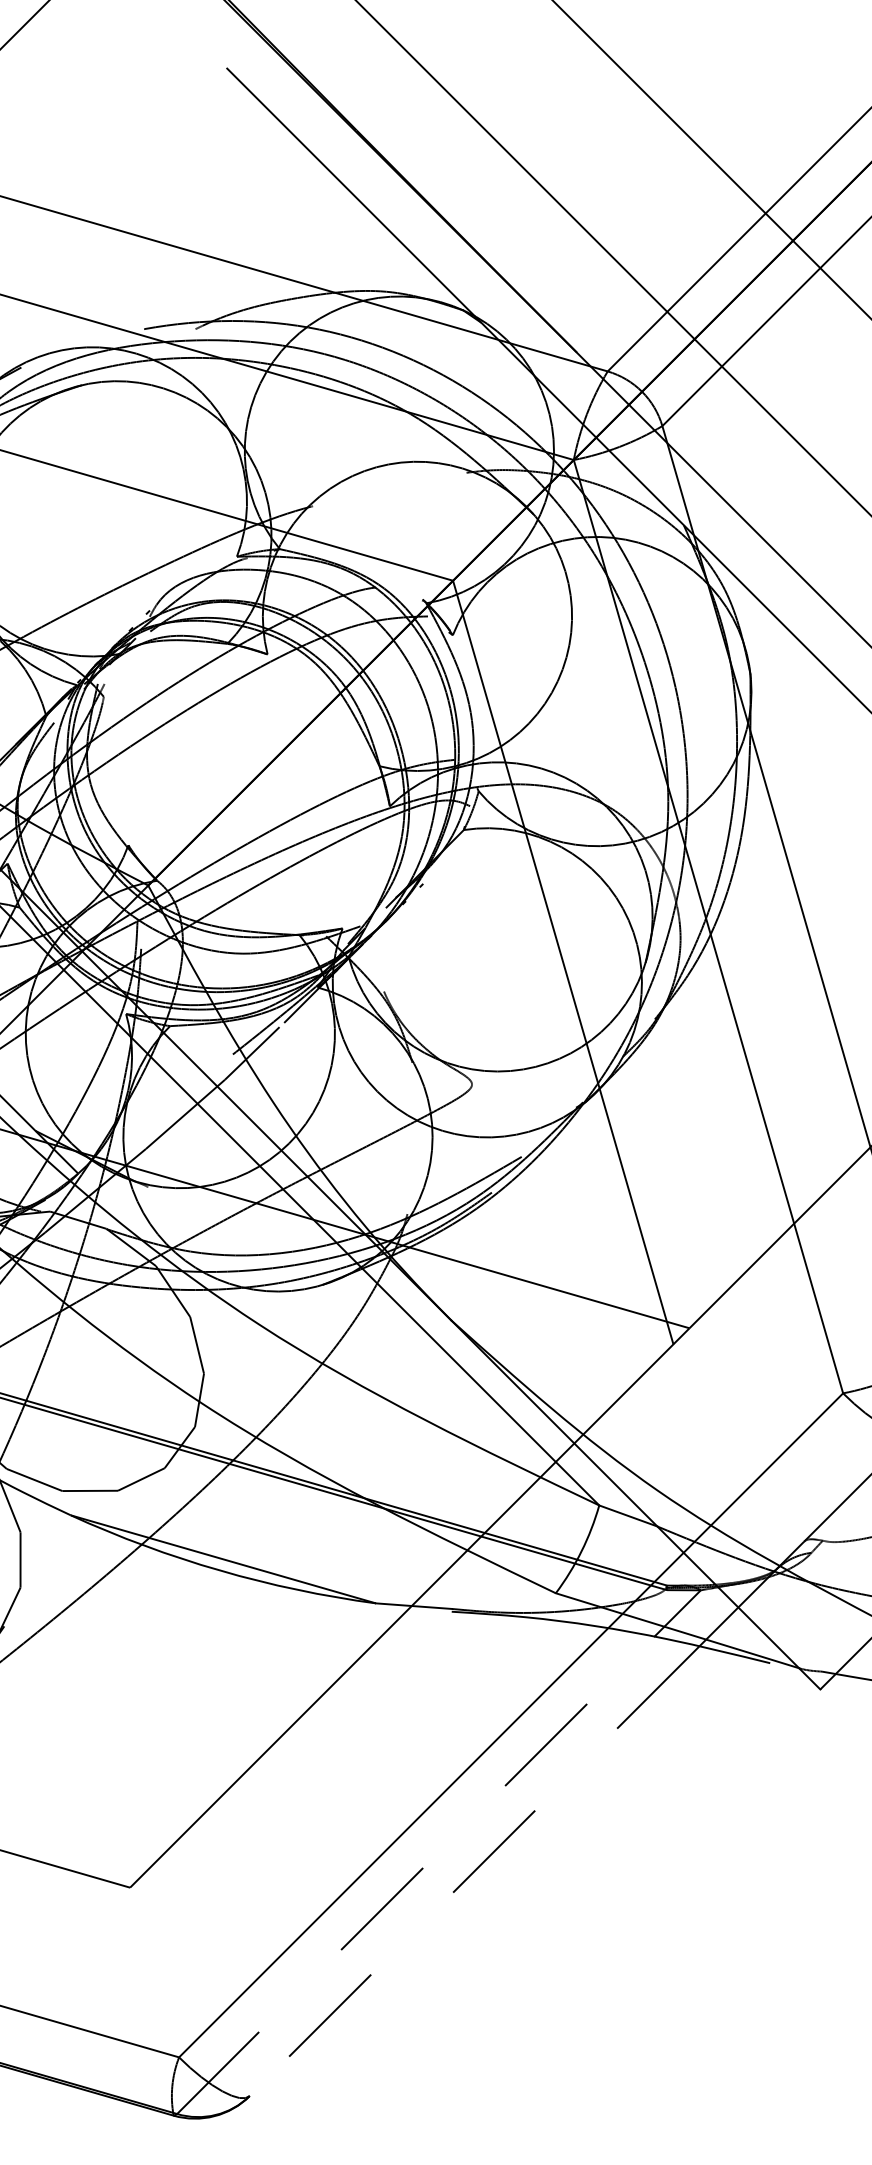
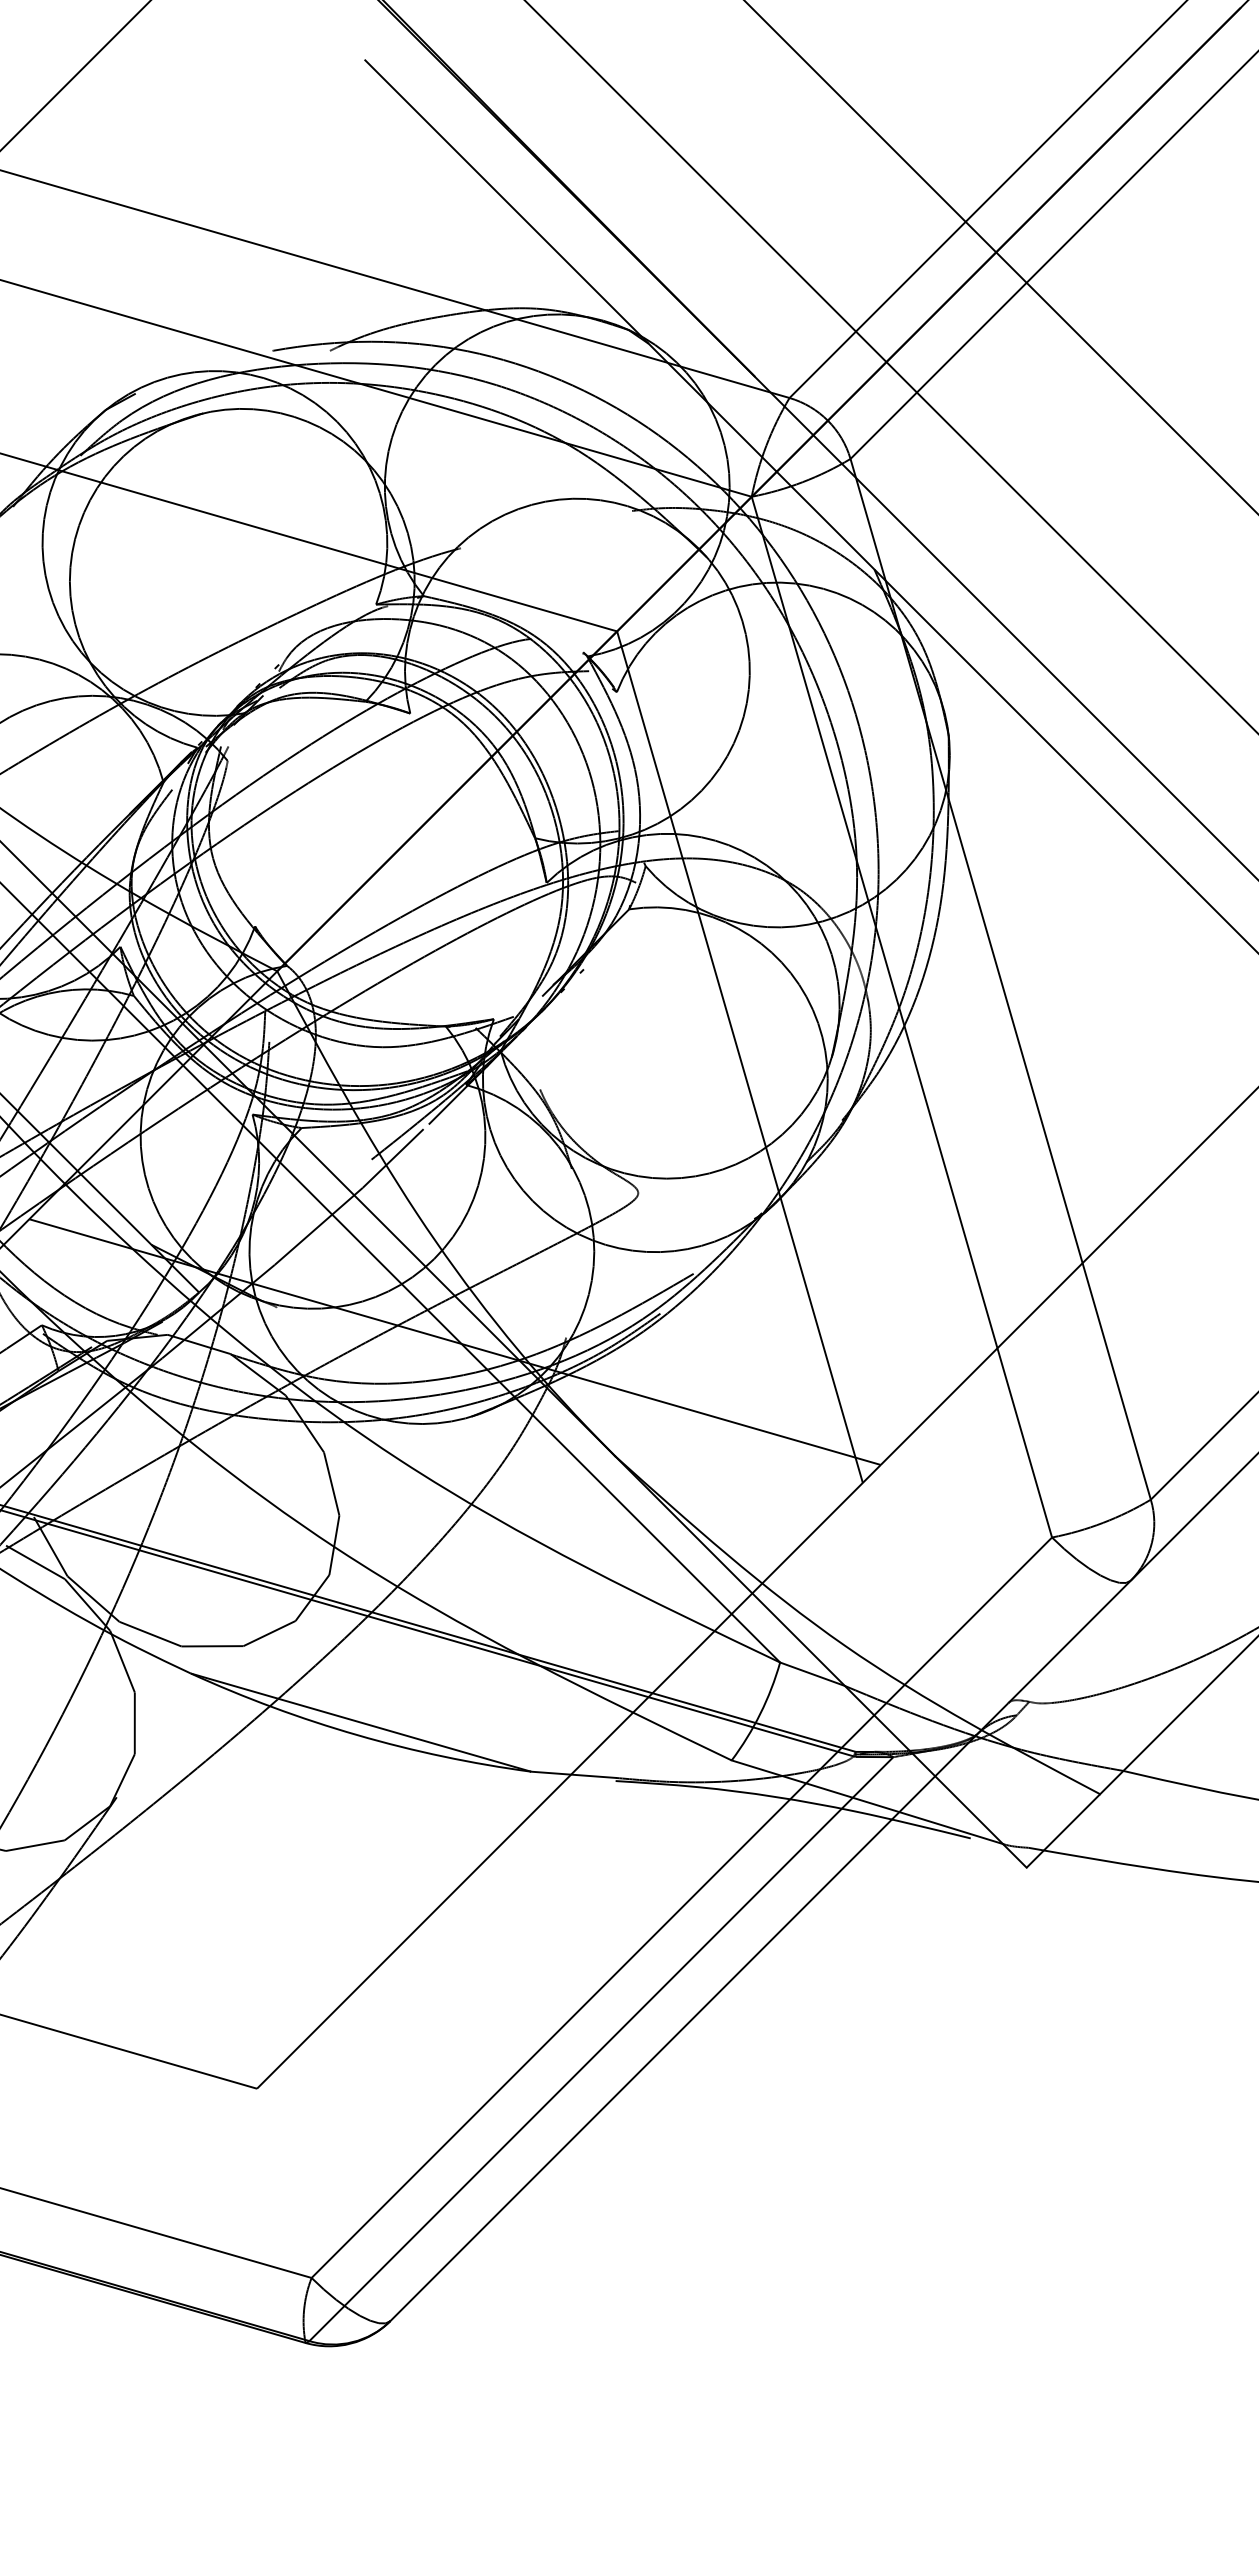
line: (474, 1871) -> (640, 2070), dashed -> solid
line: (415, 1874) -> (575, 2074), dashed -> solid

